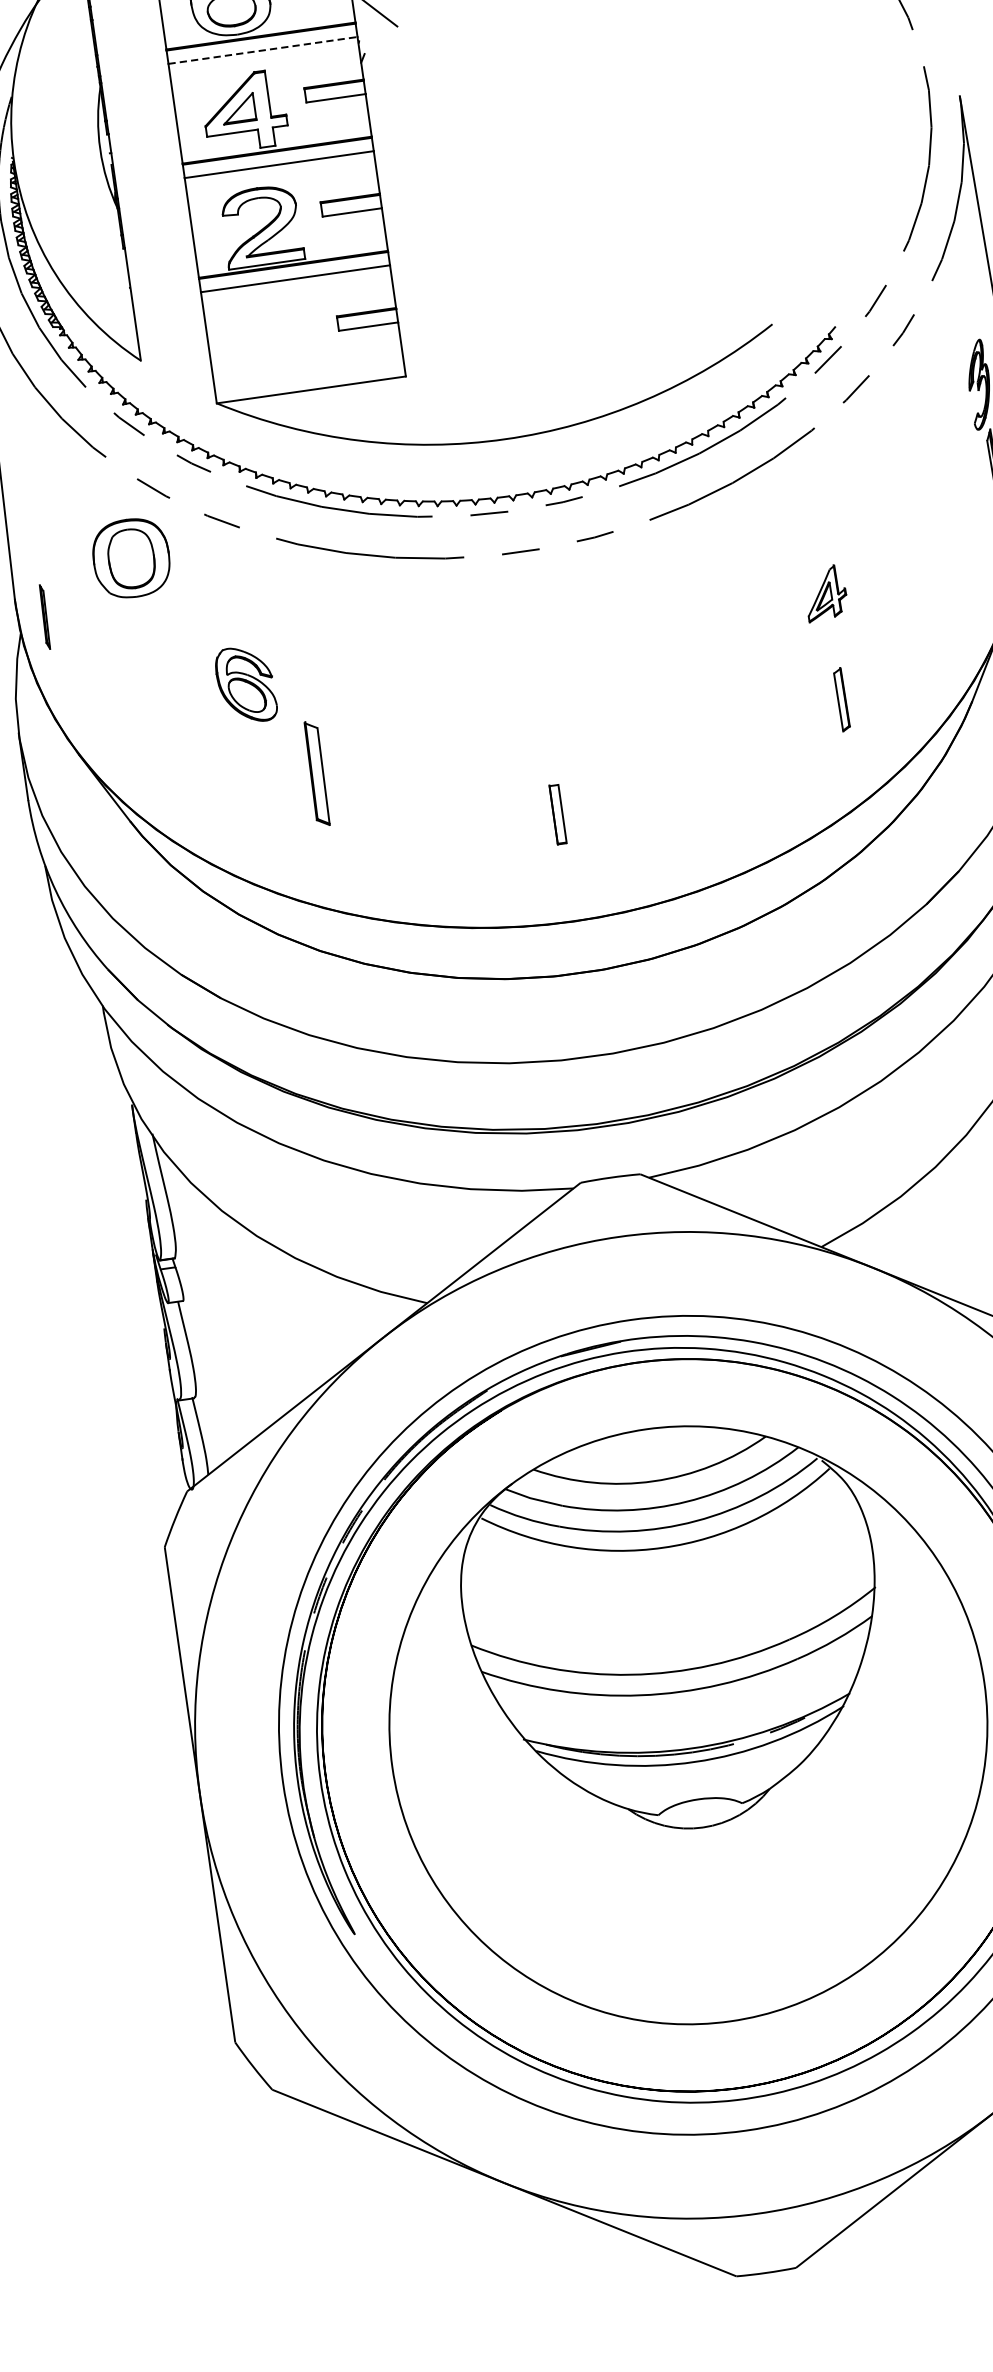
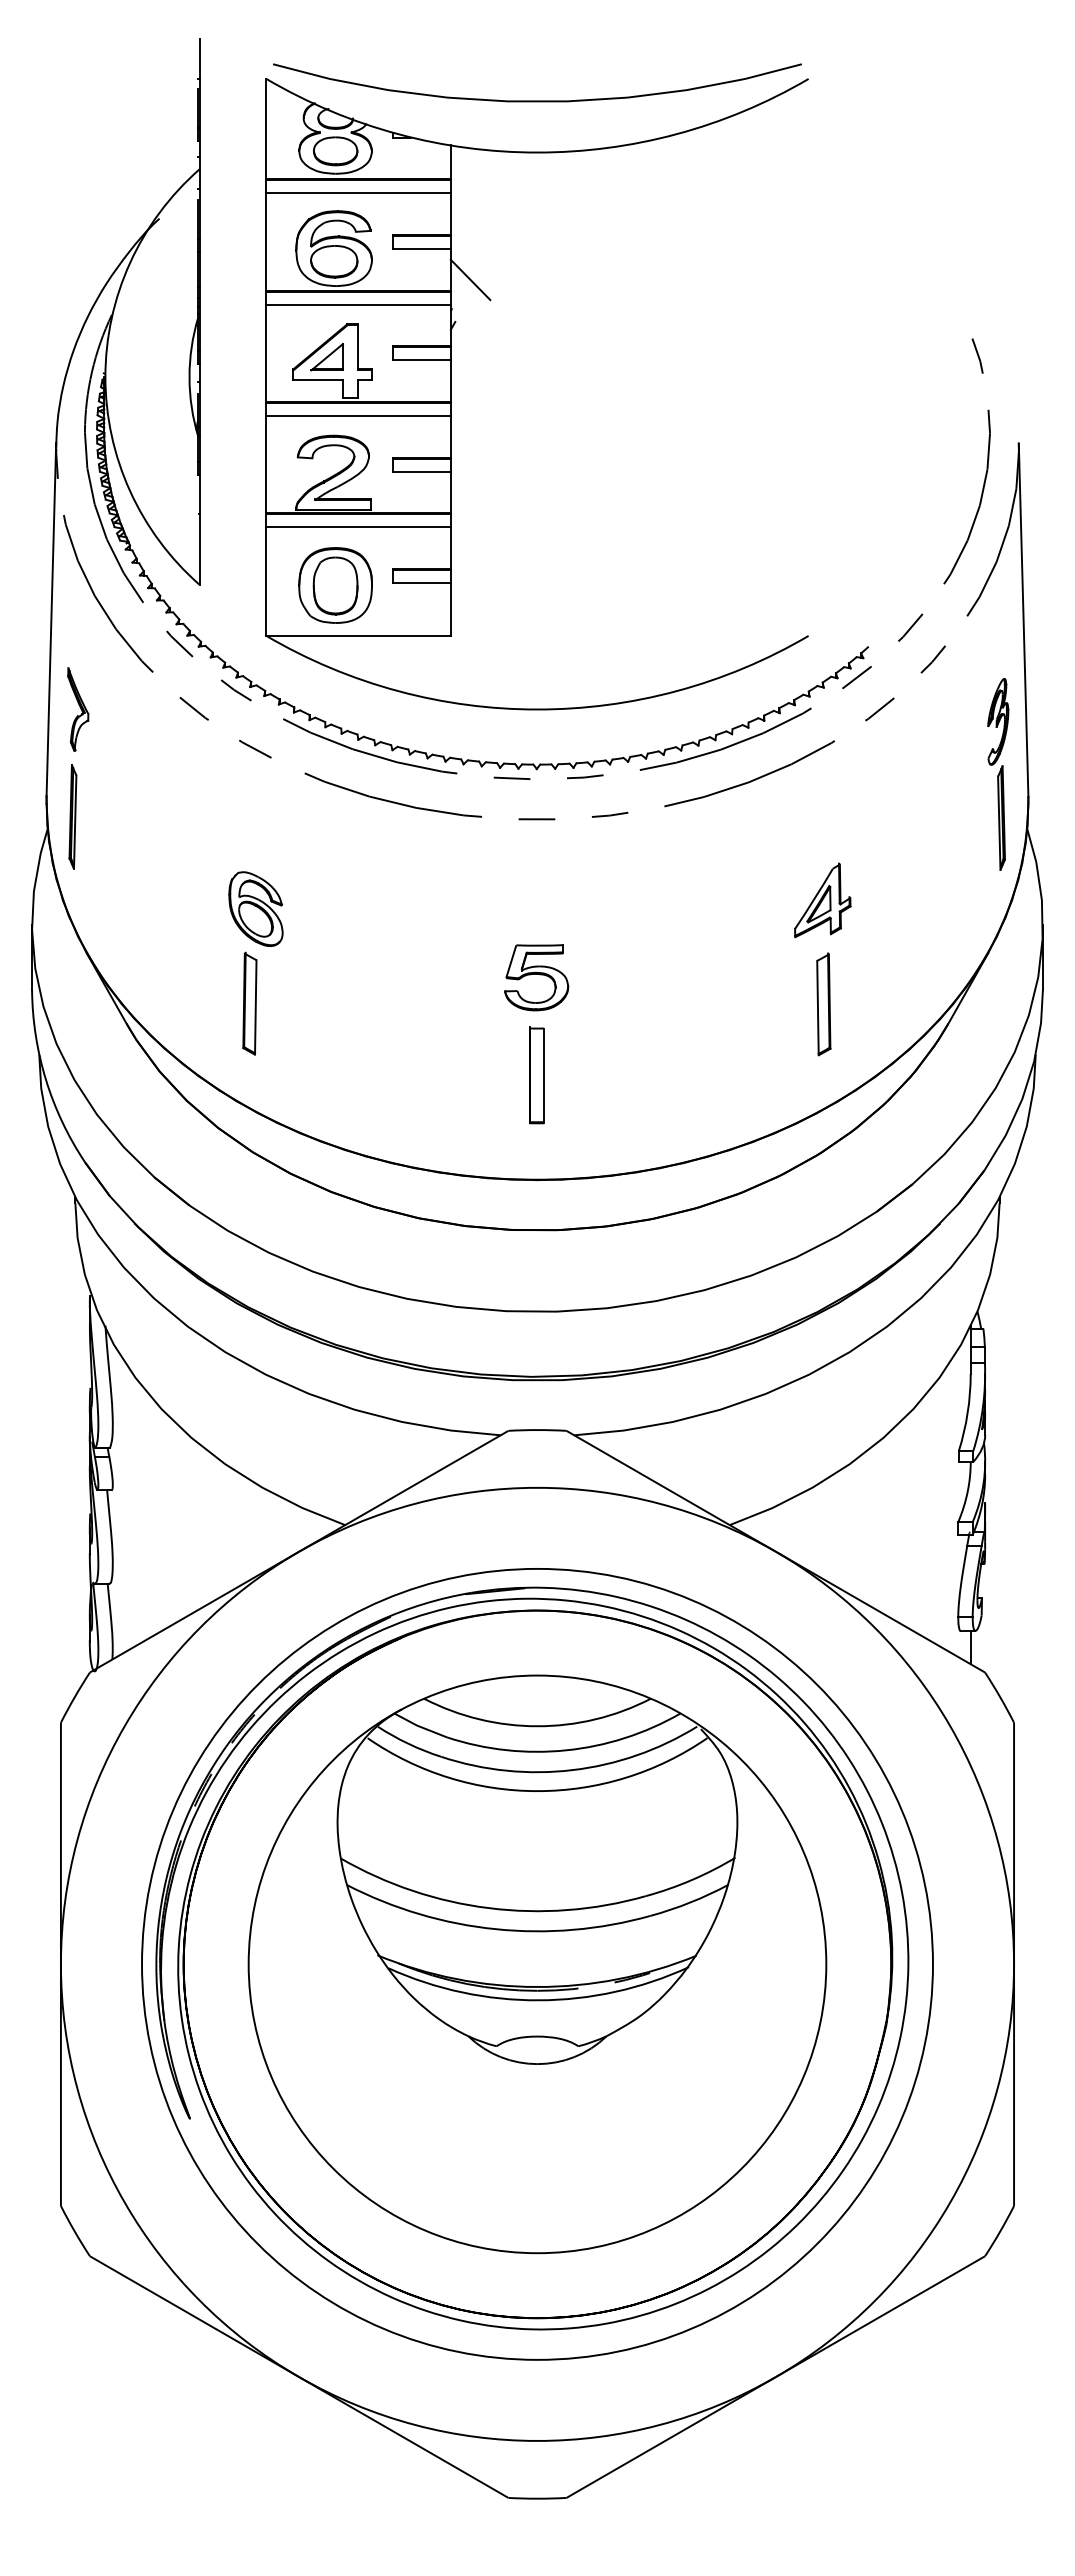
line: (263, 50) -> (359, 304), dashed -> solid
part: (34, 506) -> (78, 709), added
part: (131, 558) -> (335, 585), moved
part: (825, 593) -> (822, 900), size x1.43
part: (44, 616) -> (72, 816), size x1.67
part: (841, 699) -> (823, 1004), size x1.67
part: (543, 714) -> (536, 977), added
part: (316, 773) -> (249, 1003), moved
part: (557, 814) -> (536, 1075), size x1.67

